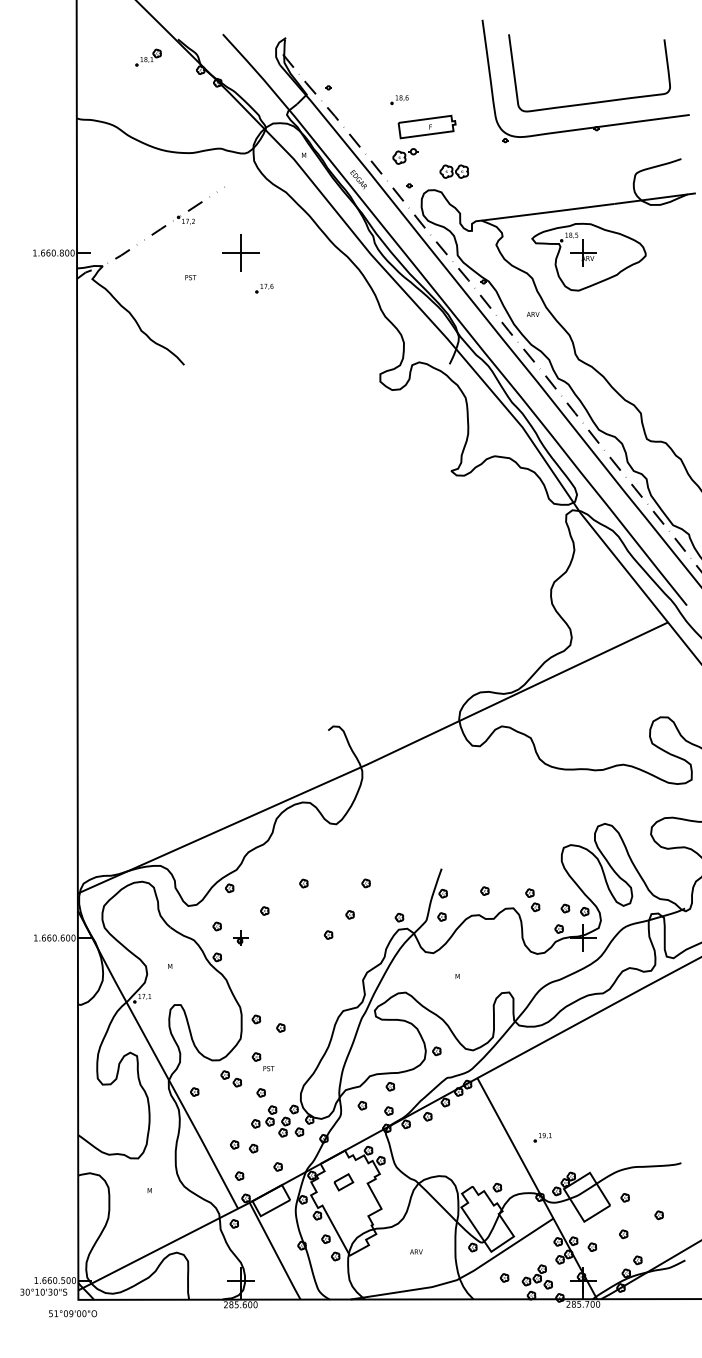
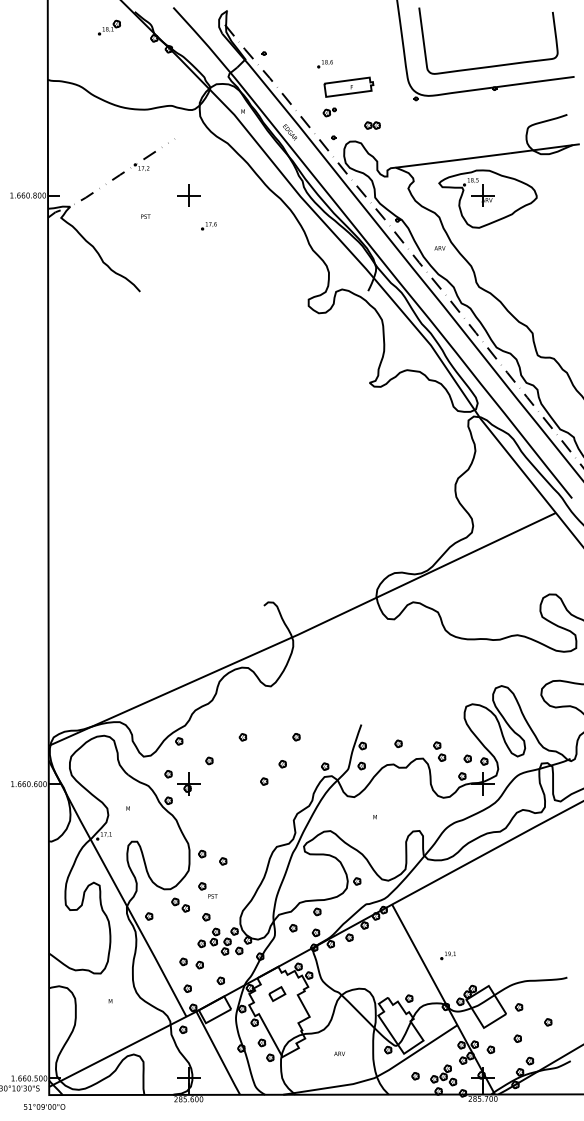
part: (404, 155) -> (329, 111), size x0.62
part: (454, 171) -> (372, 125), size x0.62
part: (240, 252) -> (188, 195), size x0.71
part: (240, 937) -> (188, 783), size x1.67

